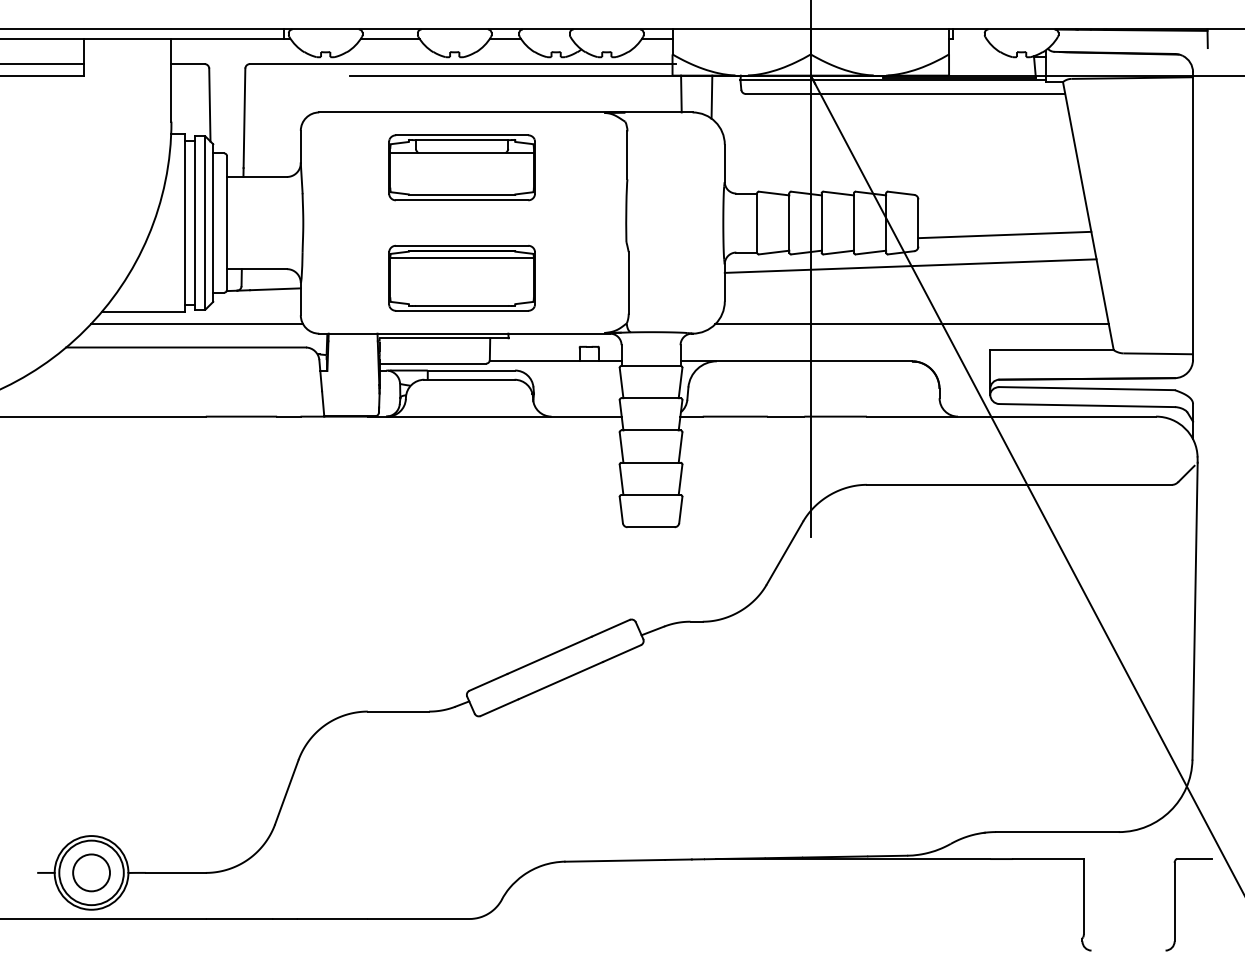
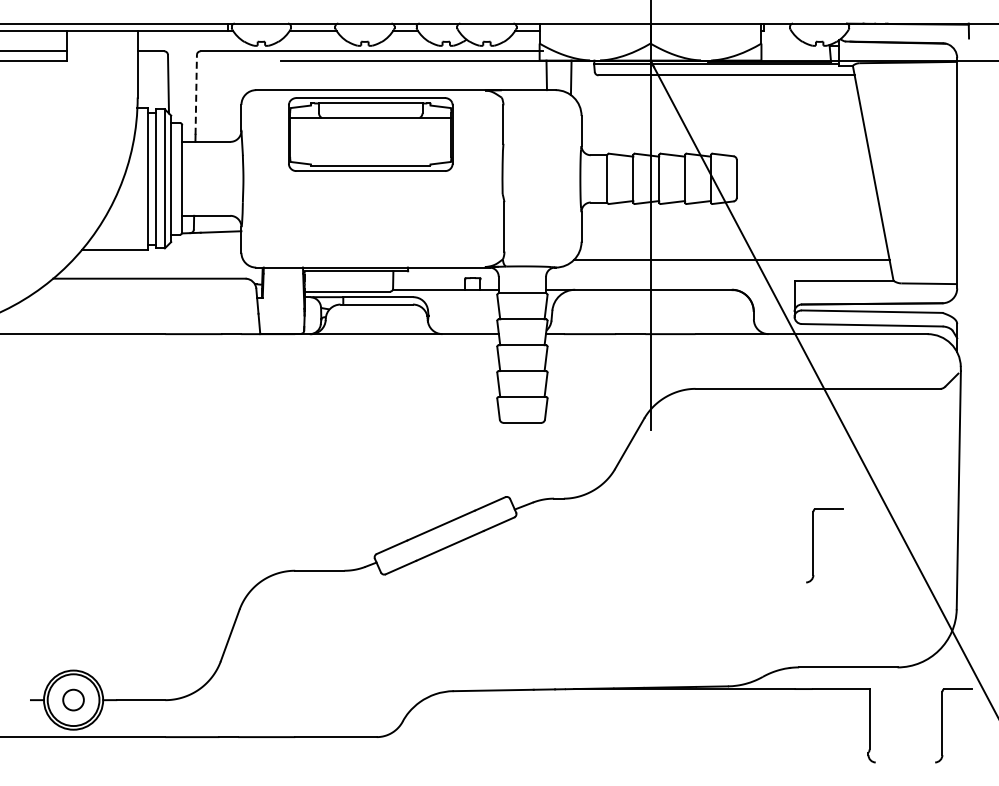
line: (244, 117) -> (196, 94), solid -> dashed
part: (461, 167) -> (370, 134), size x1.4
line: (1003, 233) -> (805, 187), removed
line: (910, 264) -> (730, 212), removed
part: (461, 278) -> (370, 223), removed
line: (196, 324) -> (157, 260), removed
part: (1013, 680) -> (813, 545), added
circle: (91, 872) -> (73, 699), size x0.7

